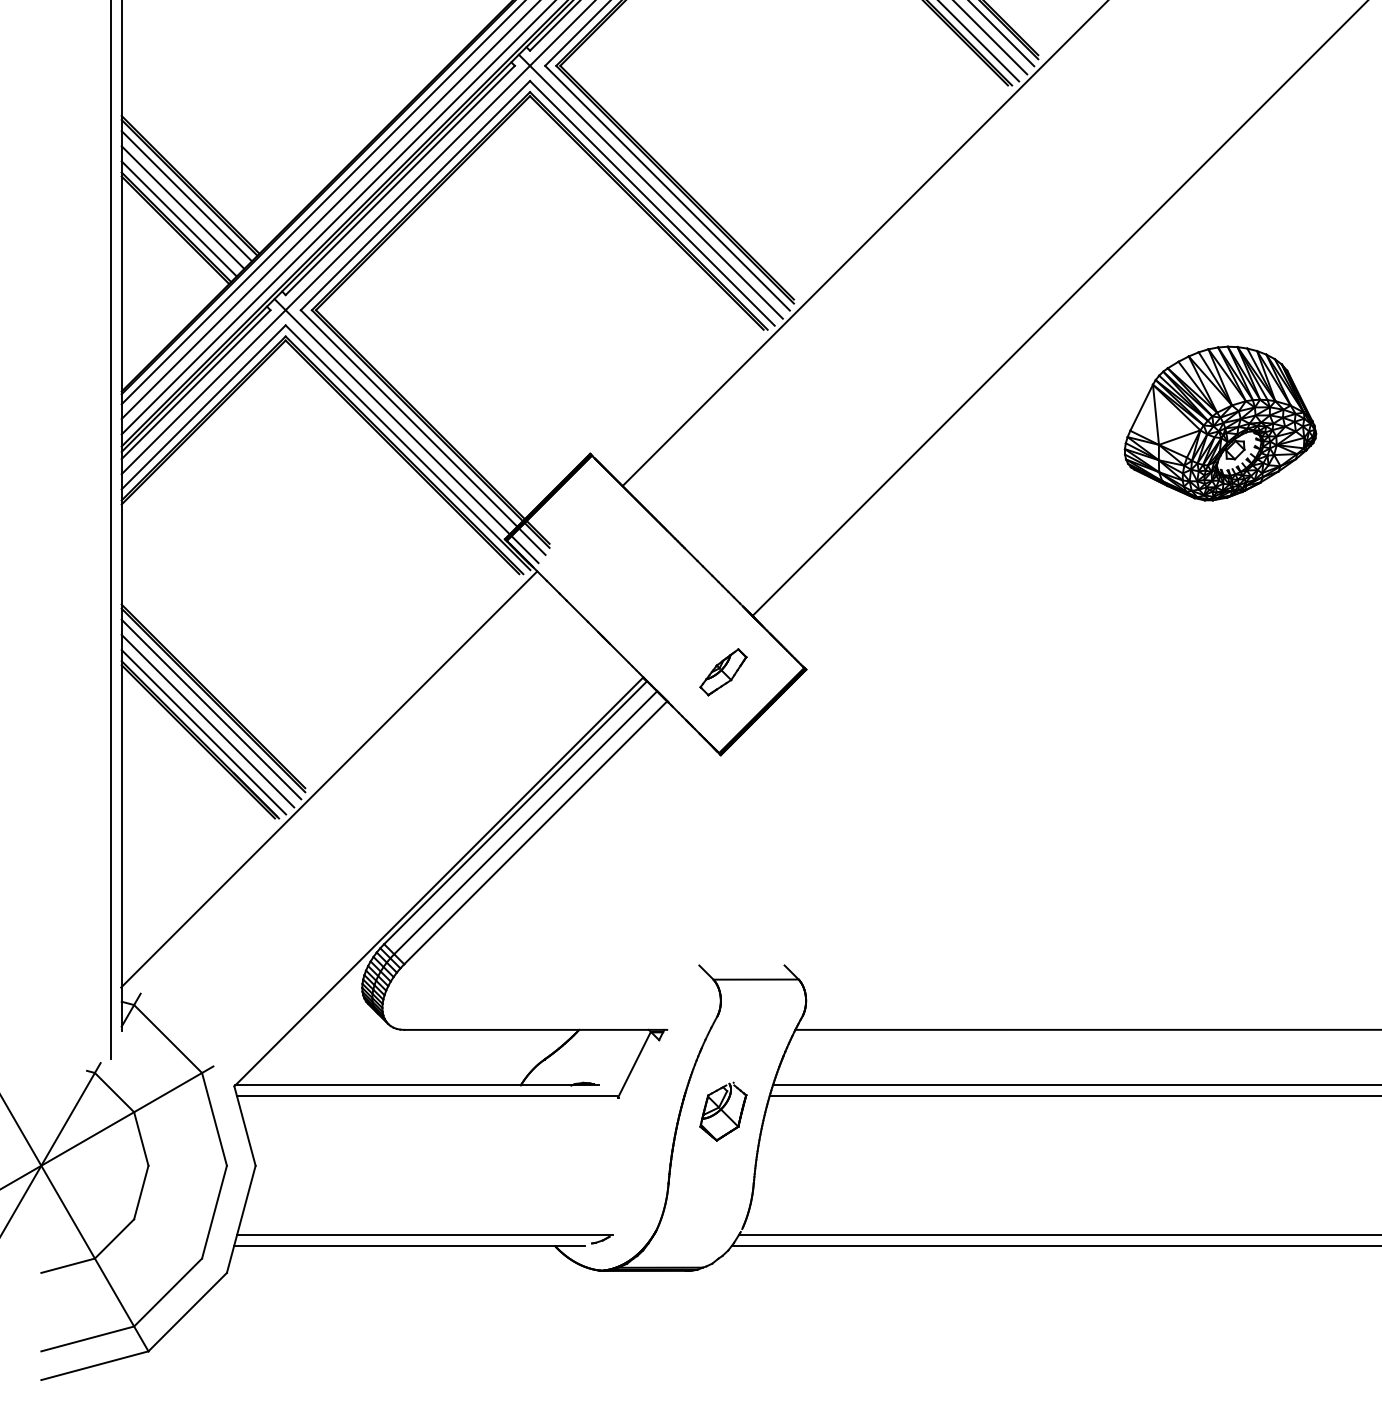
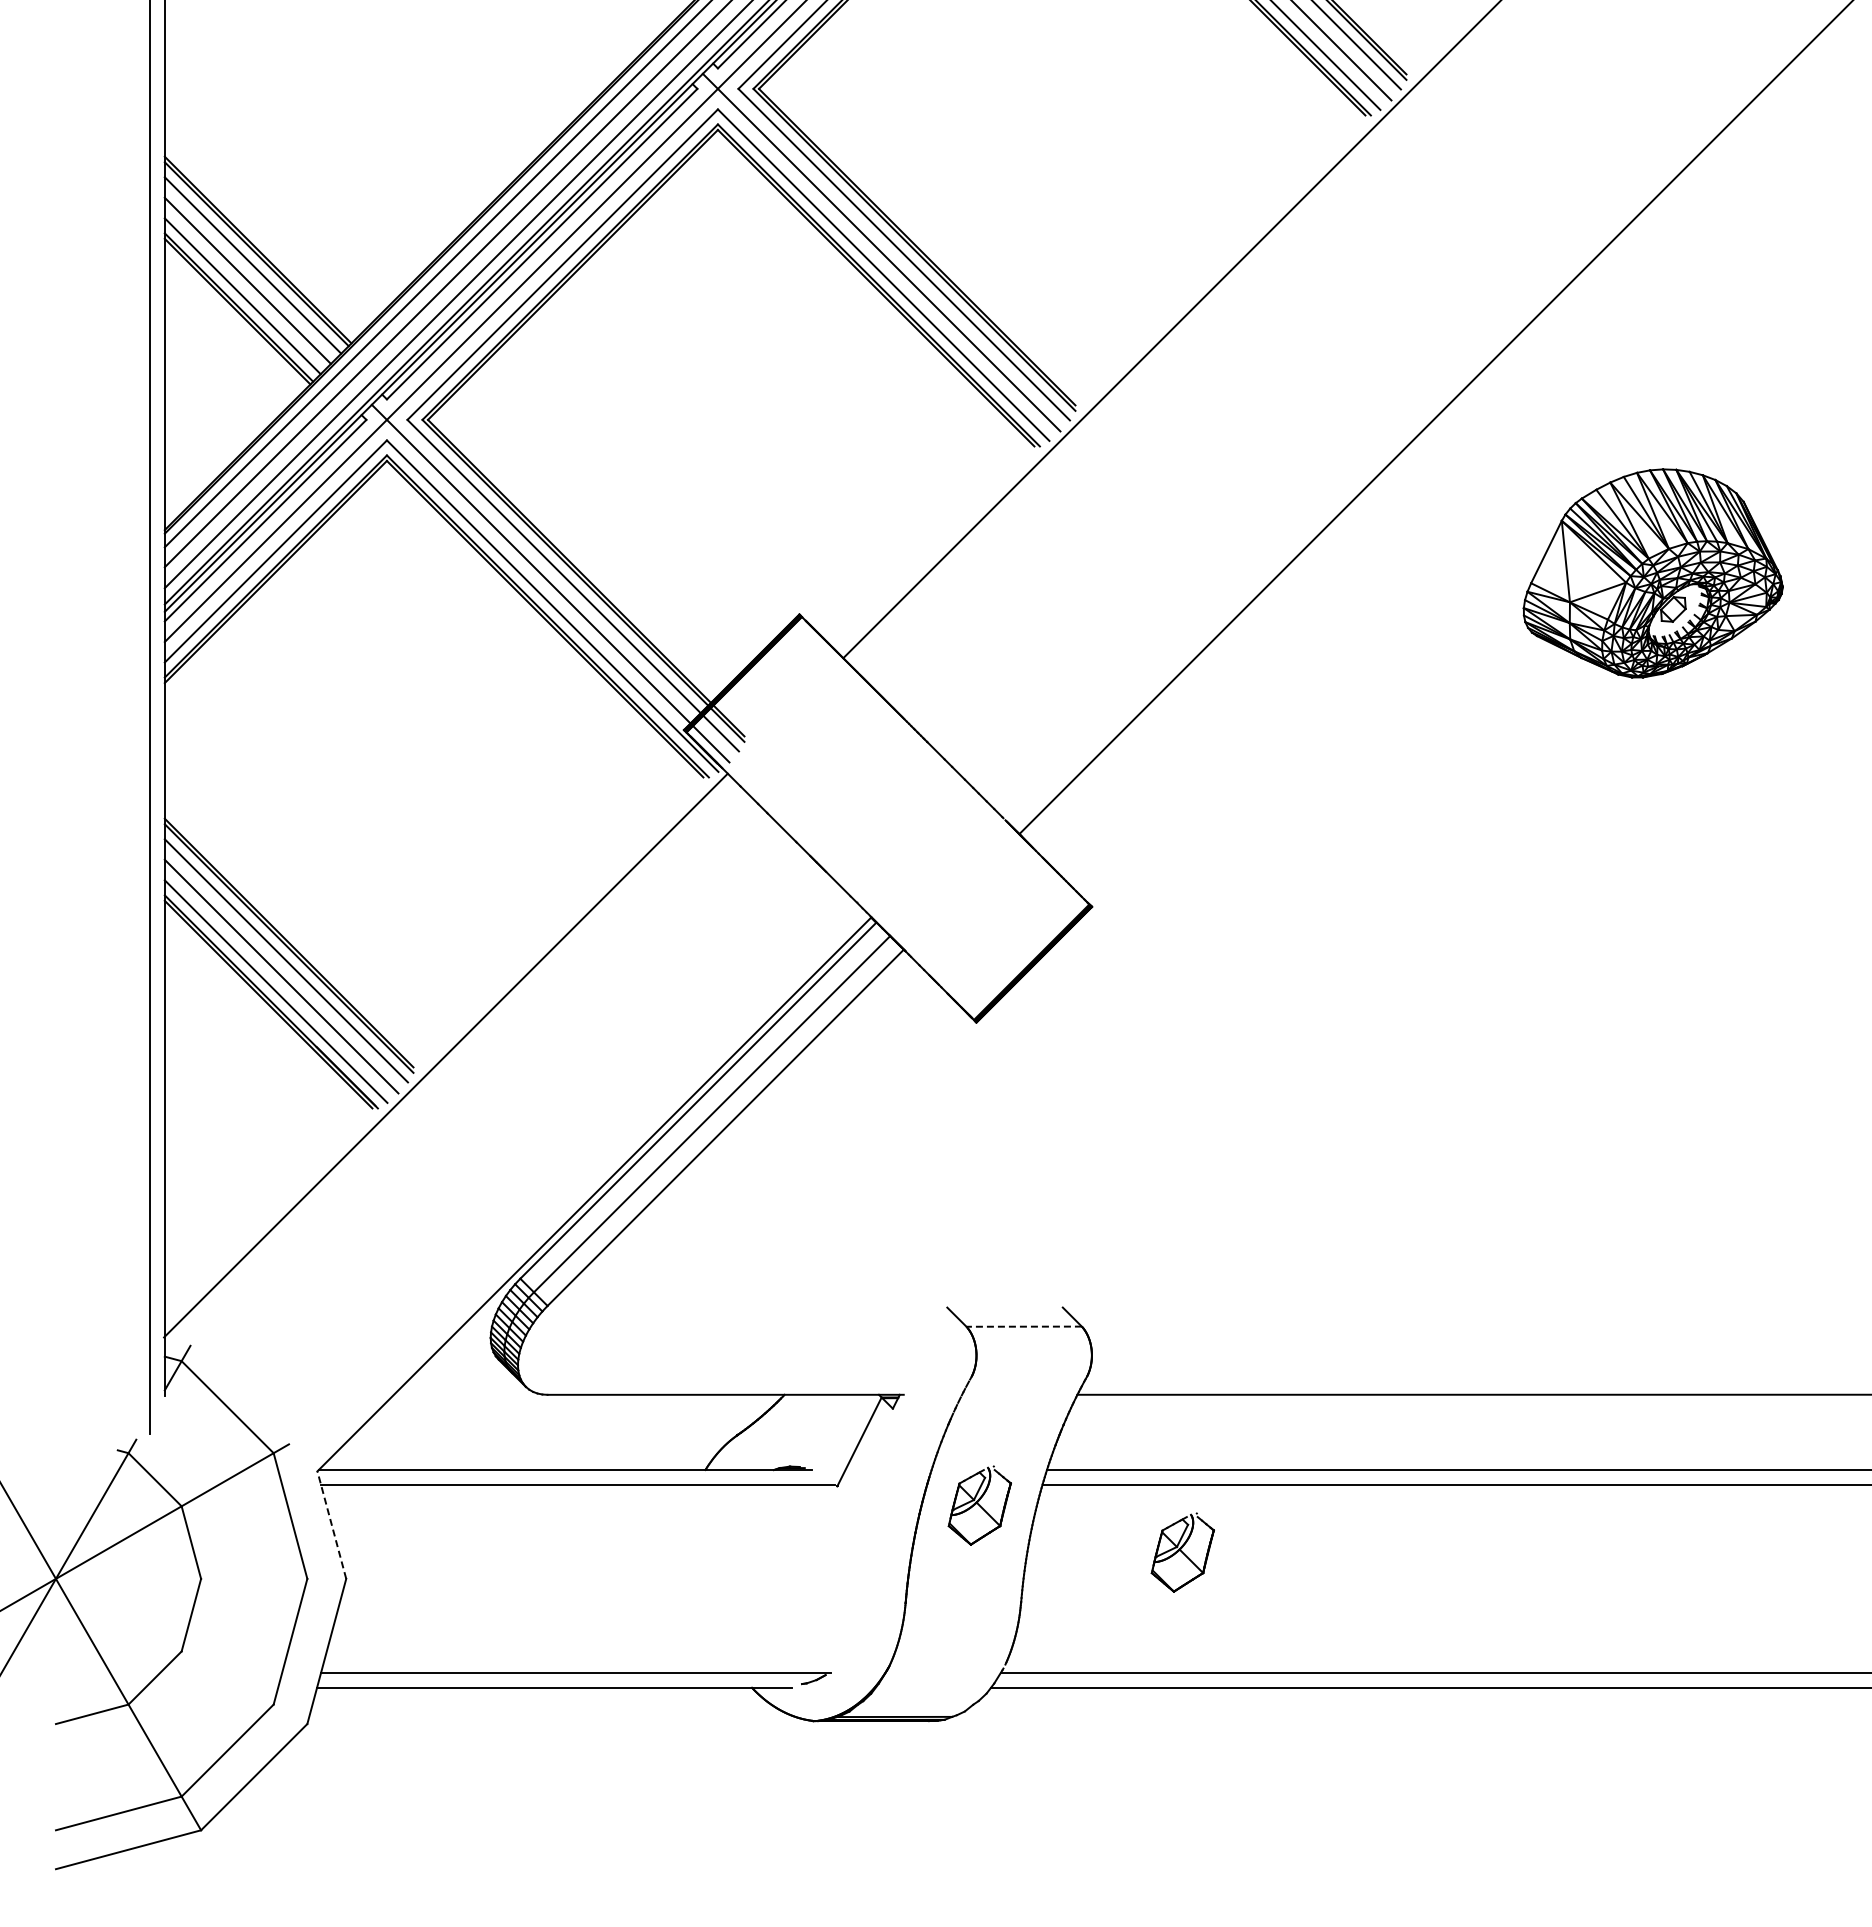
part: (723, 672) -> (979, 910), removed
line: (756, 979) -> (1024, 1326), solid -> dashed
line: (244, 1126) -> (331, 1525), solid -> dashed
part: (872, 1146) -> (1182, 1552), added

